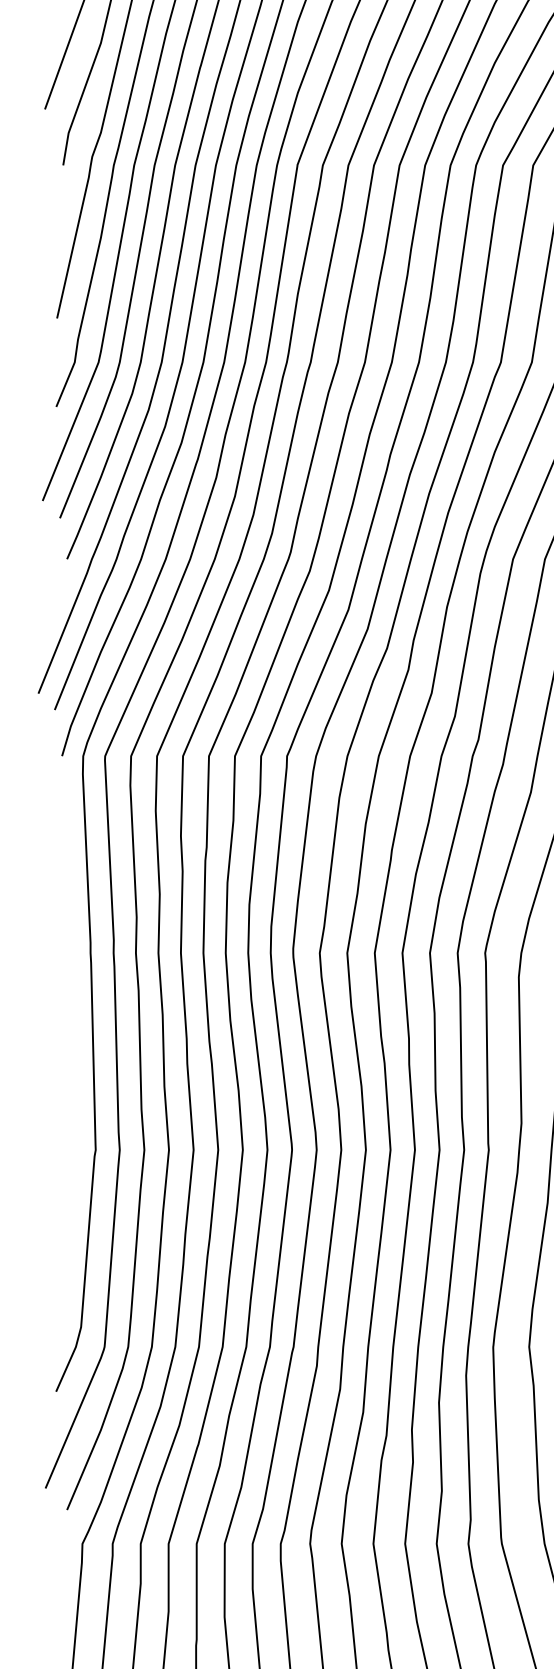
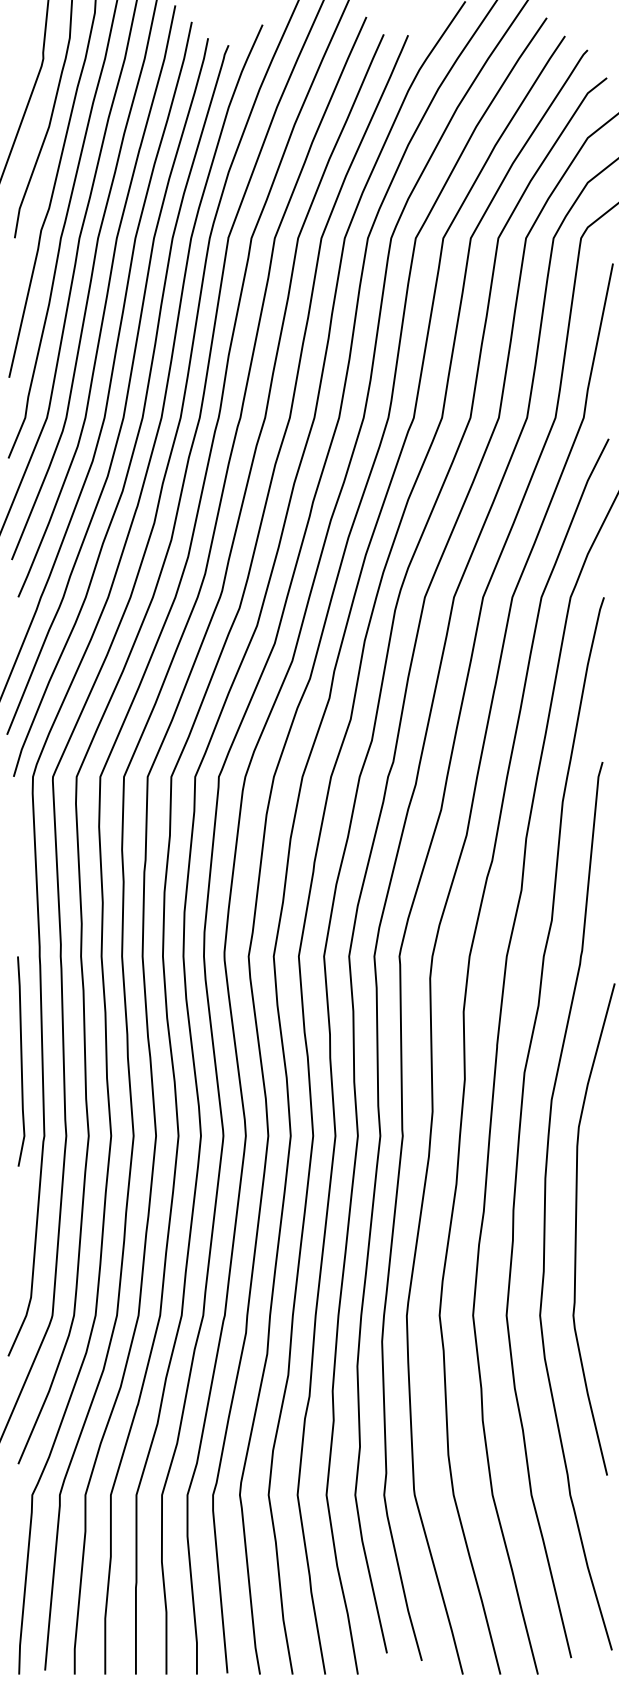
line: (70, 1068) -> (21, 1061), added

